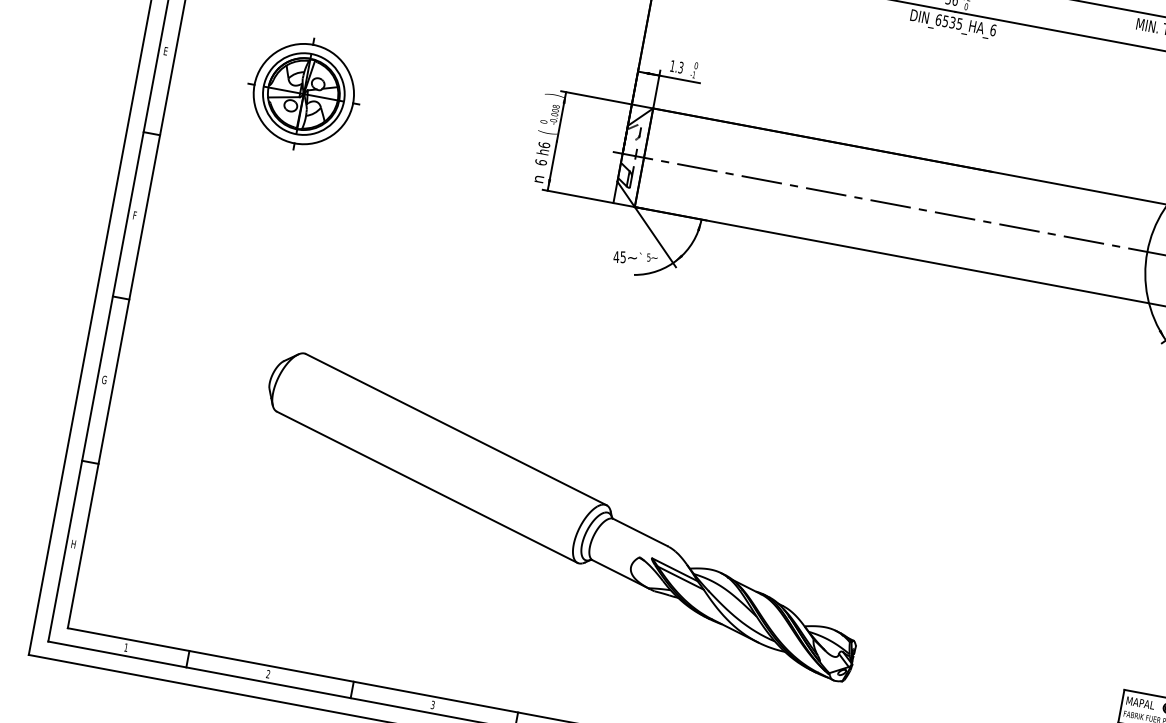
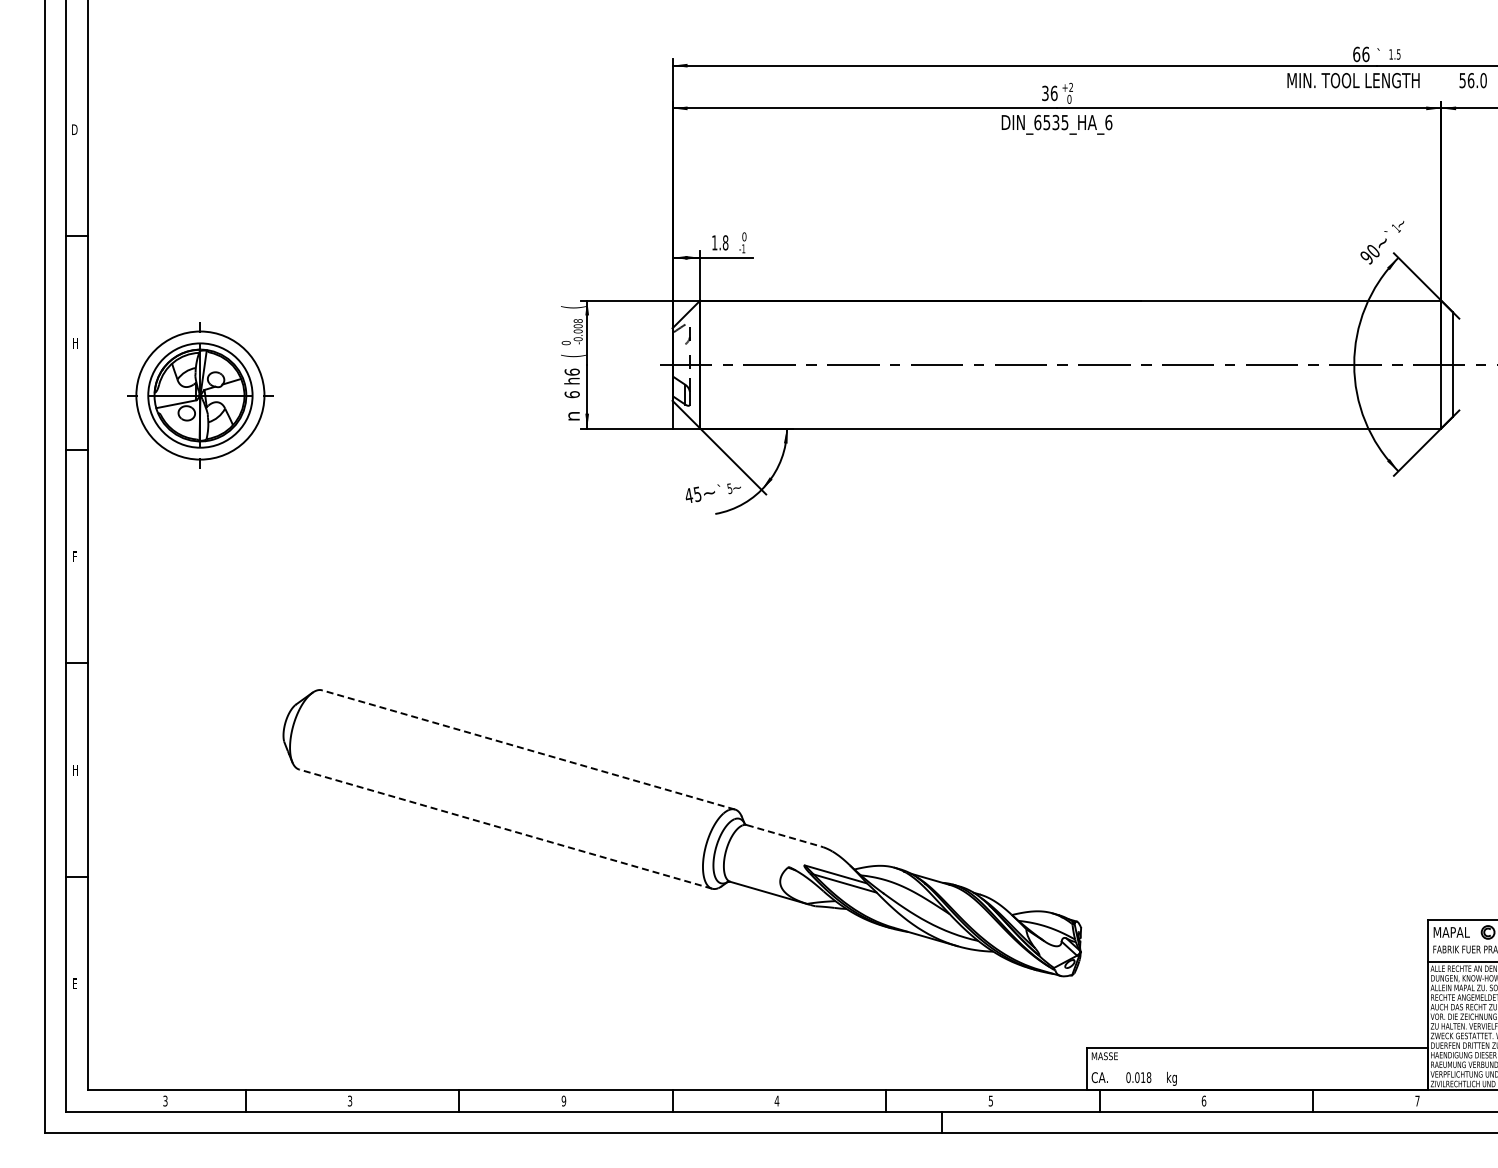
text: (166, 51) -> (75, 343), E -> H
text: (680, 67) -> (725, 242), 1.3 -> 1.8
part: (303, 94) -> (200, 395), moved
text: (554, 95) -> (573, 307), ) -> (
text: (104, 379) -> (75, 769), G -> H
line: (456, 429) -> (528, 749), solid -> dashed
line: (427, 487) -> (505, 829), solid -> dashed
line: (640, 532) -> (783, 835), solid -> dashed
text: (73, 544) -> (75, 983), H -> E
text: (126, 647) -> (165, 1100), 1 -> 3
text: (268, 674) -> (350, 1101), 2 -> 3
text: (432, 704) -> (563, 1100), 3 -> 9

